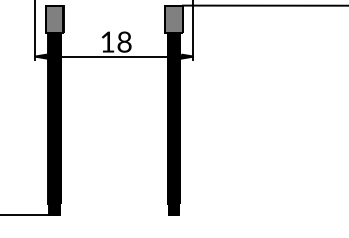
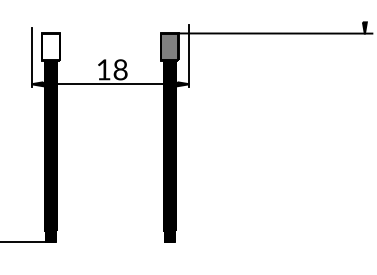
fill: (54, 18) -> (50, 46), removed

